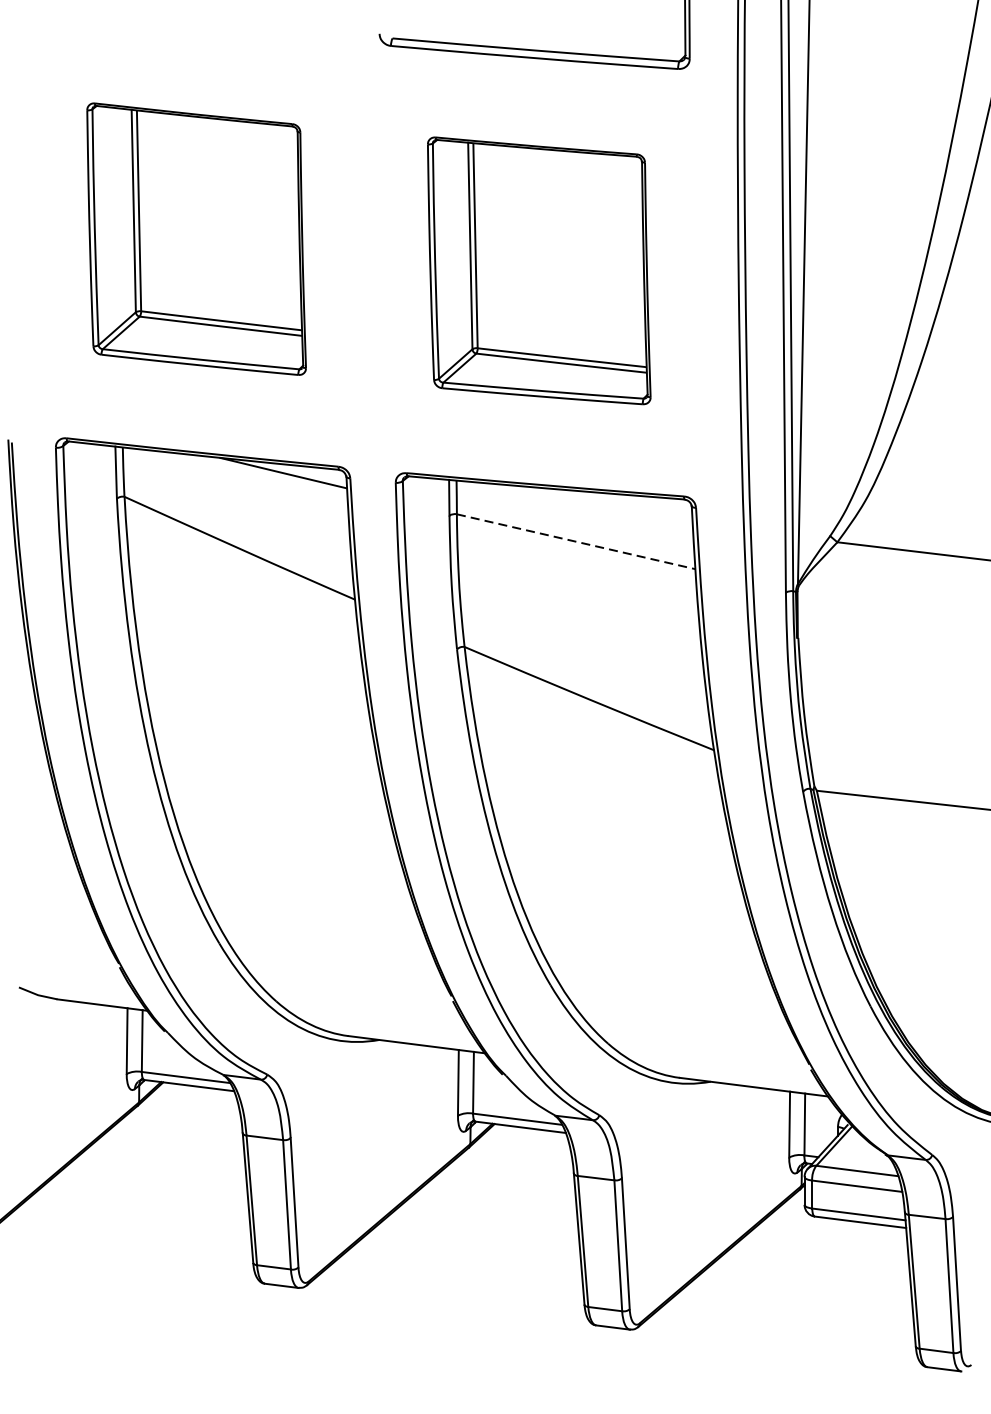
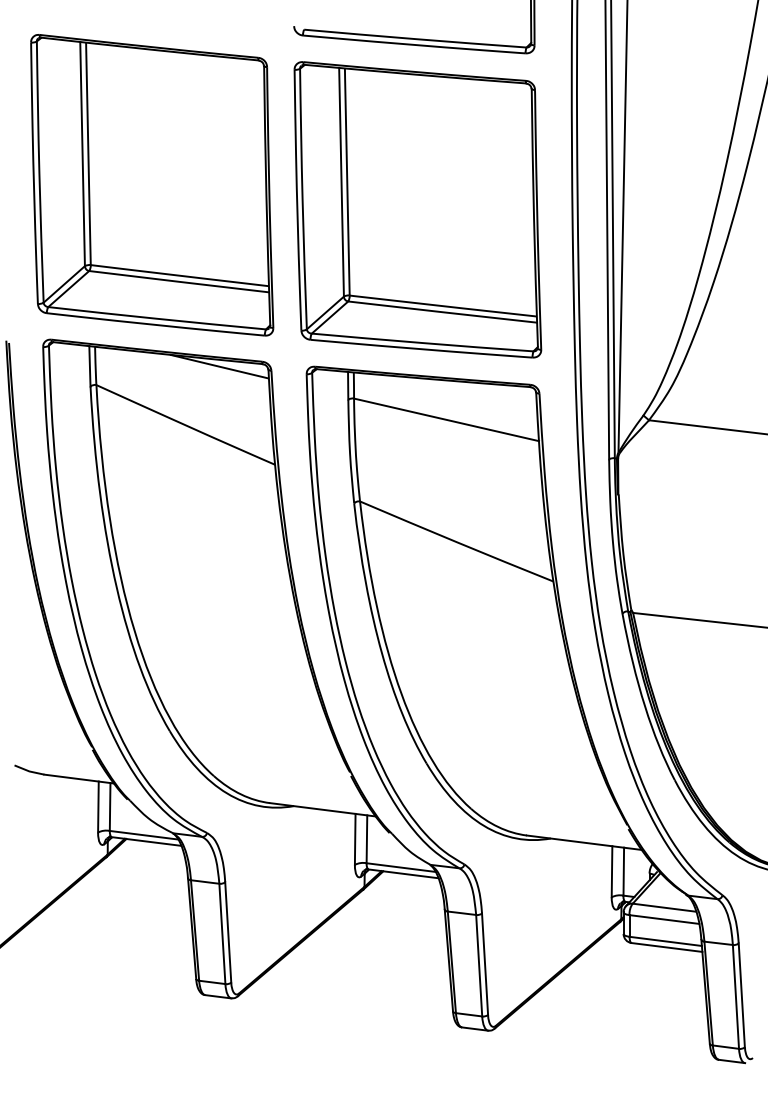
part: (196, 239) -> (152, 185), size x1.43
part: (538, 270) -> (417, 209), size x1.43
line: (576, 541) -> (446, 419), dashed -> solid

